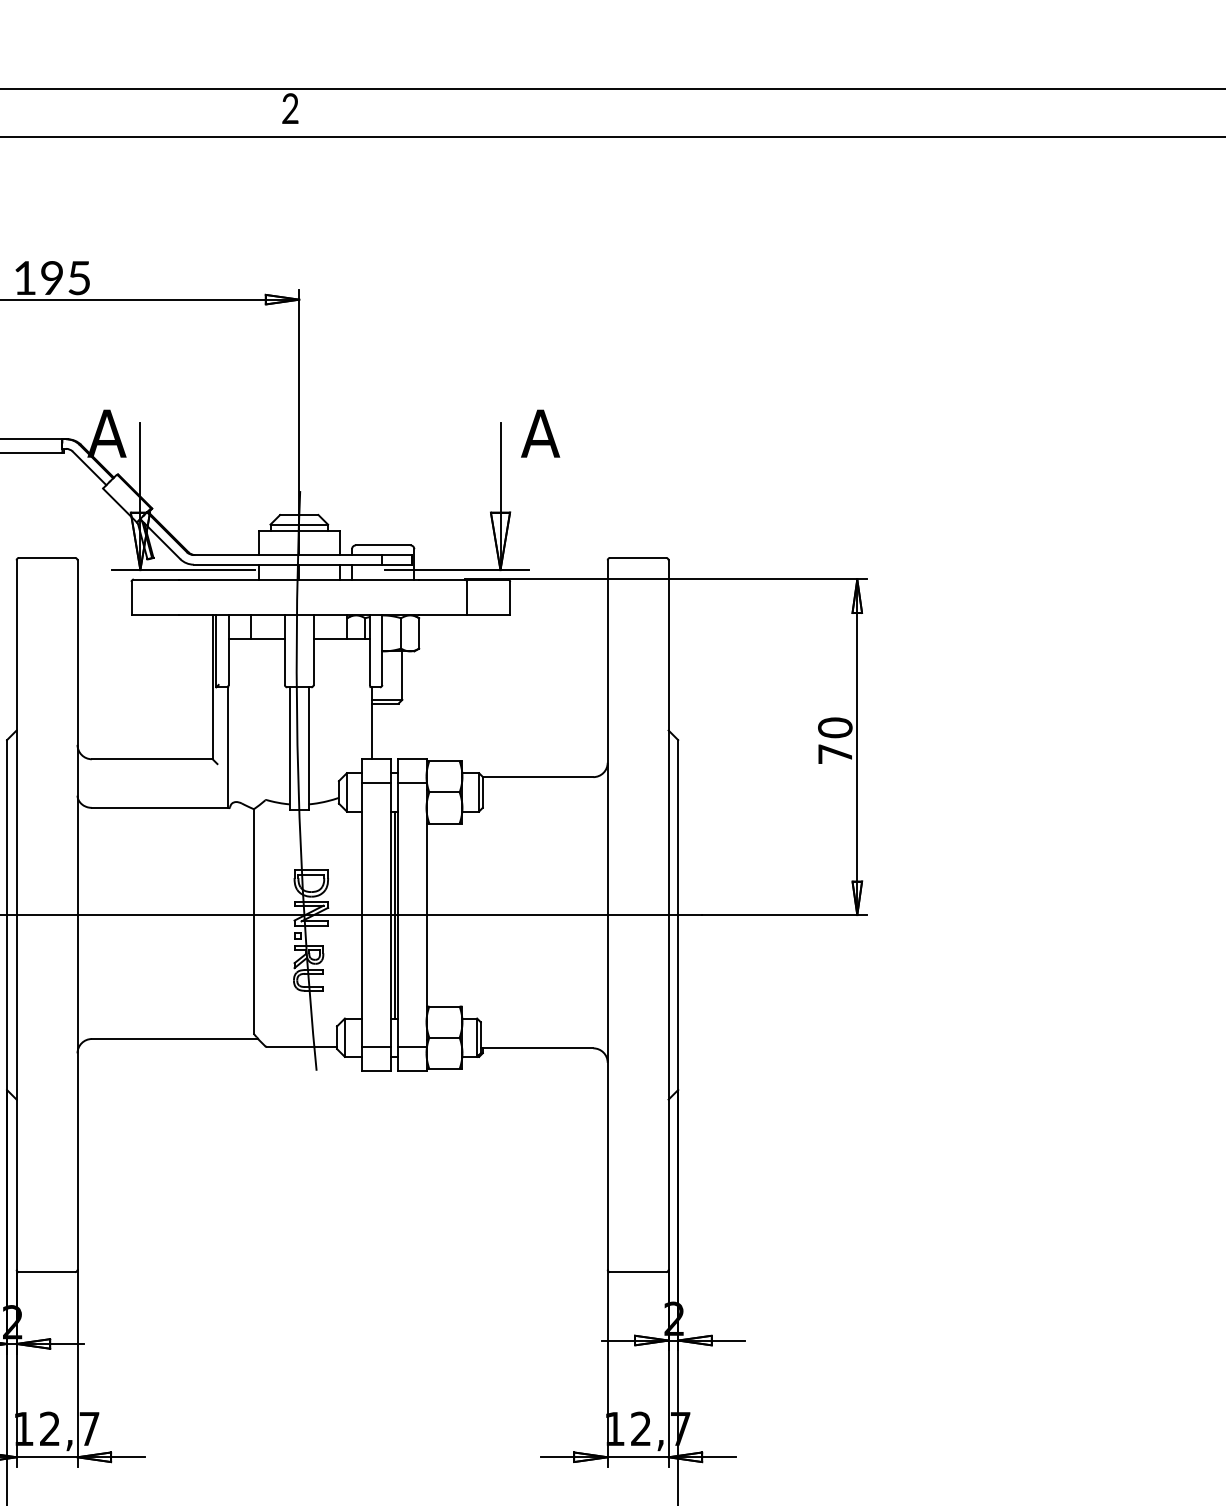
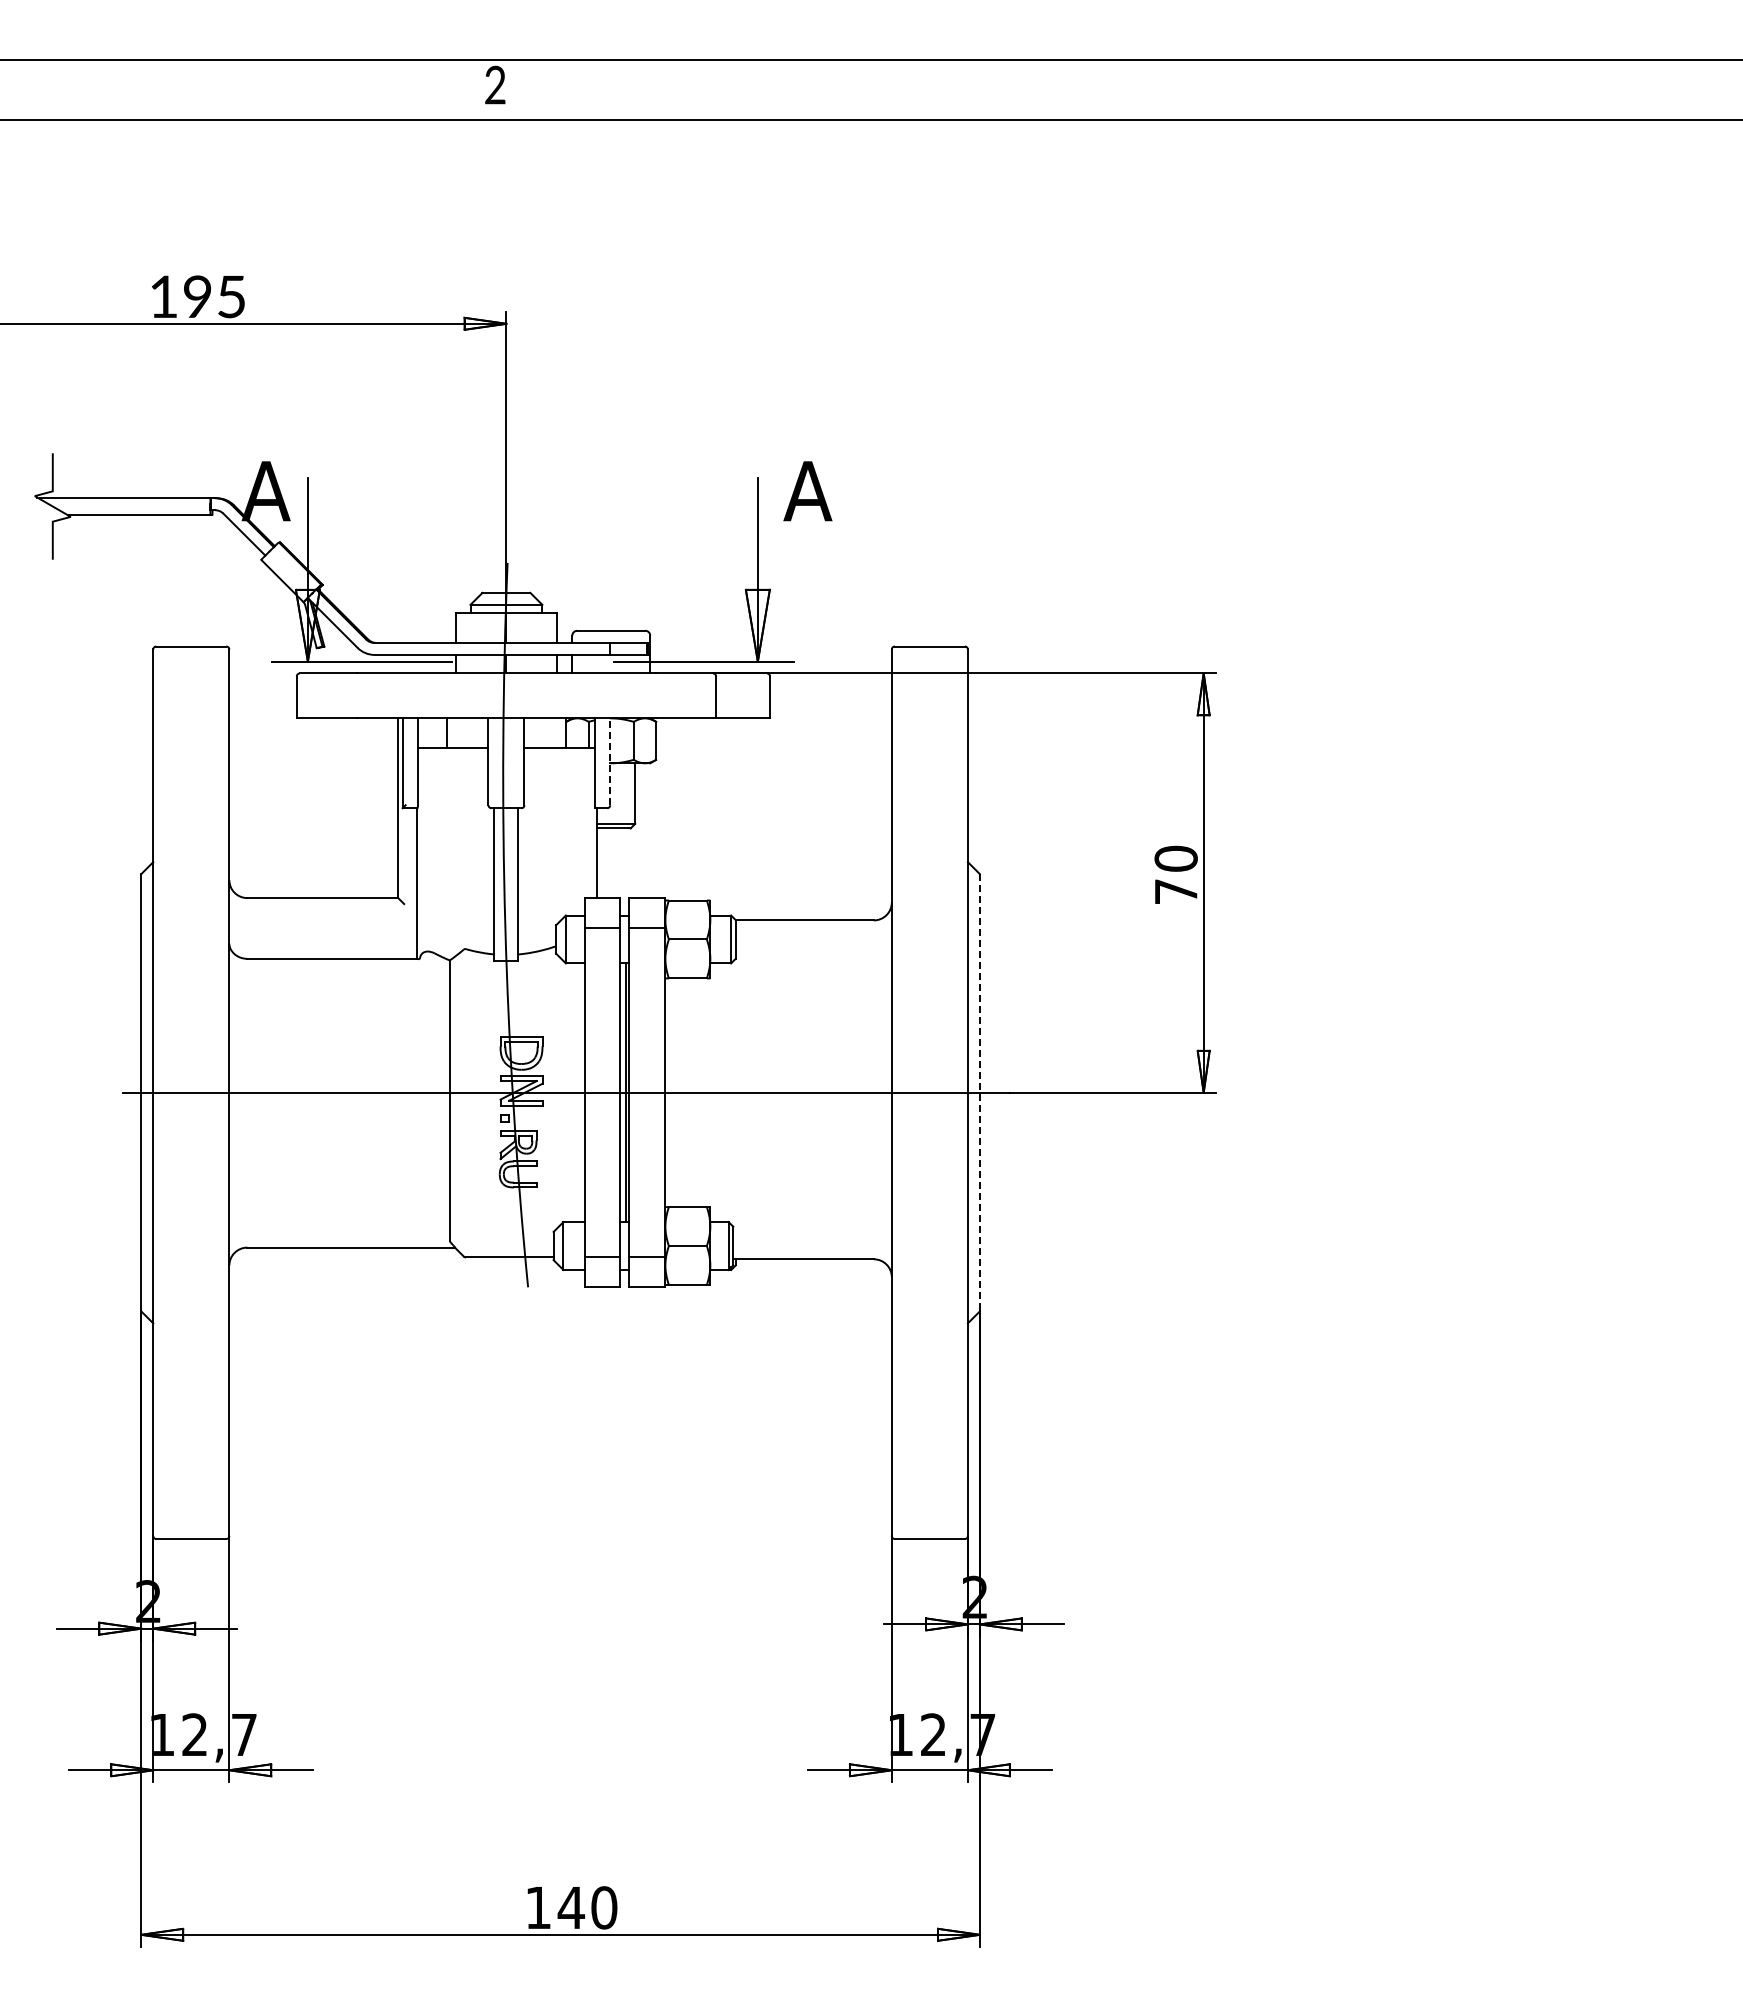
line: (382, 649) -> (610, 761), solid -> dashed
line: (677, 914) -> (979, 1092), solid -> dashed

